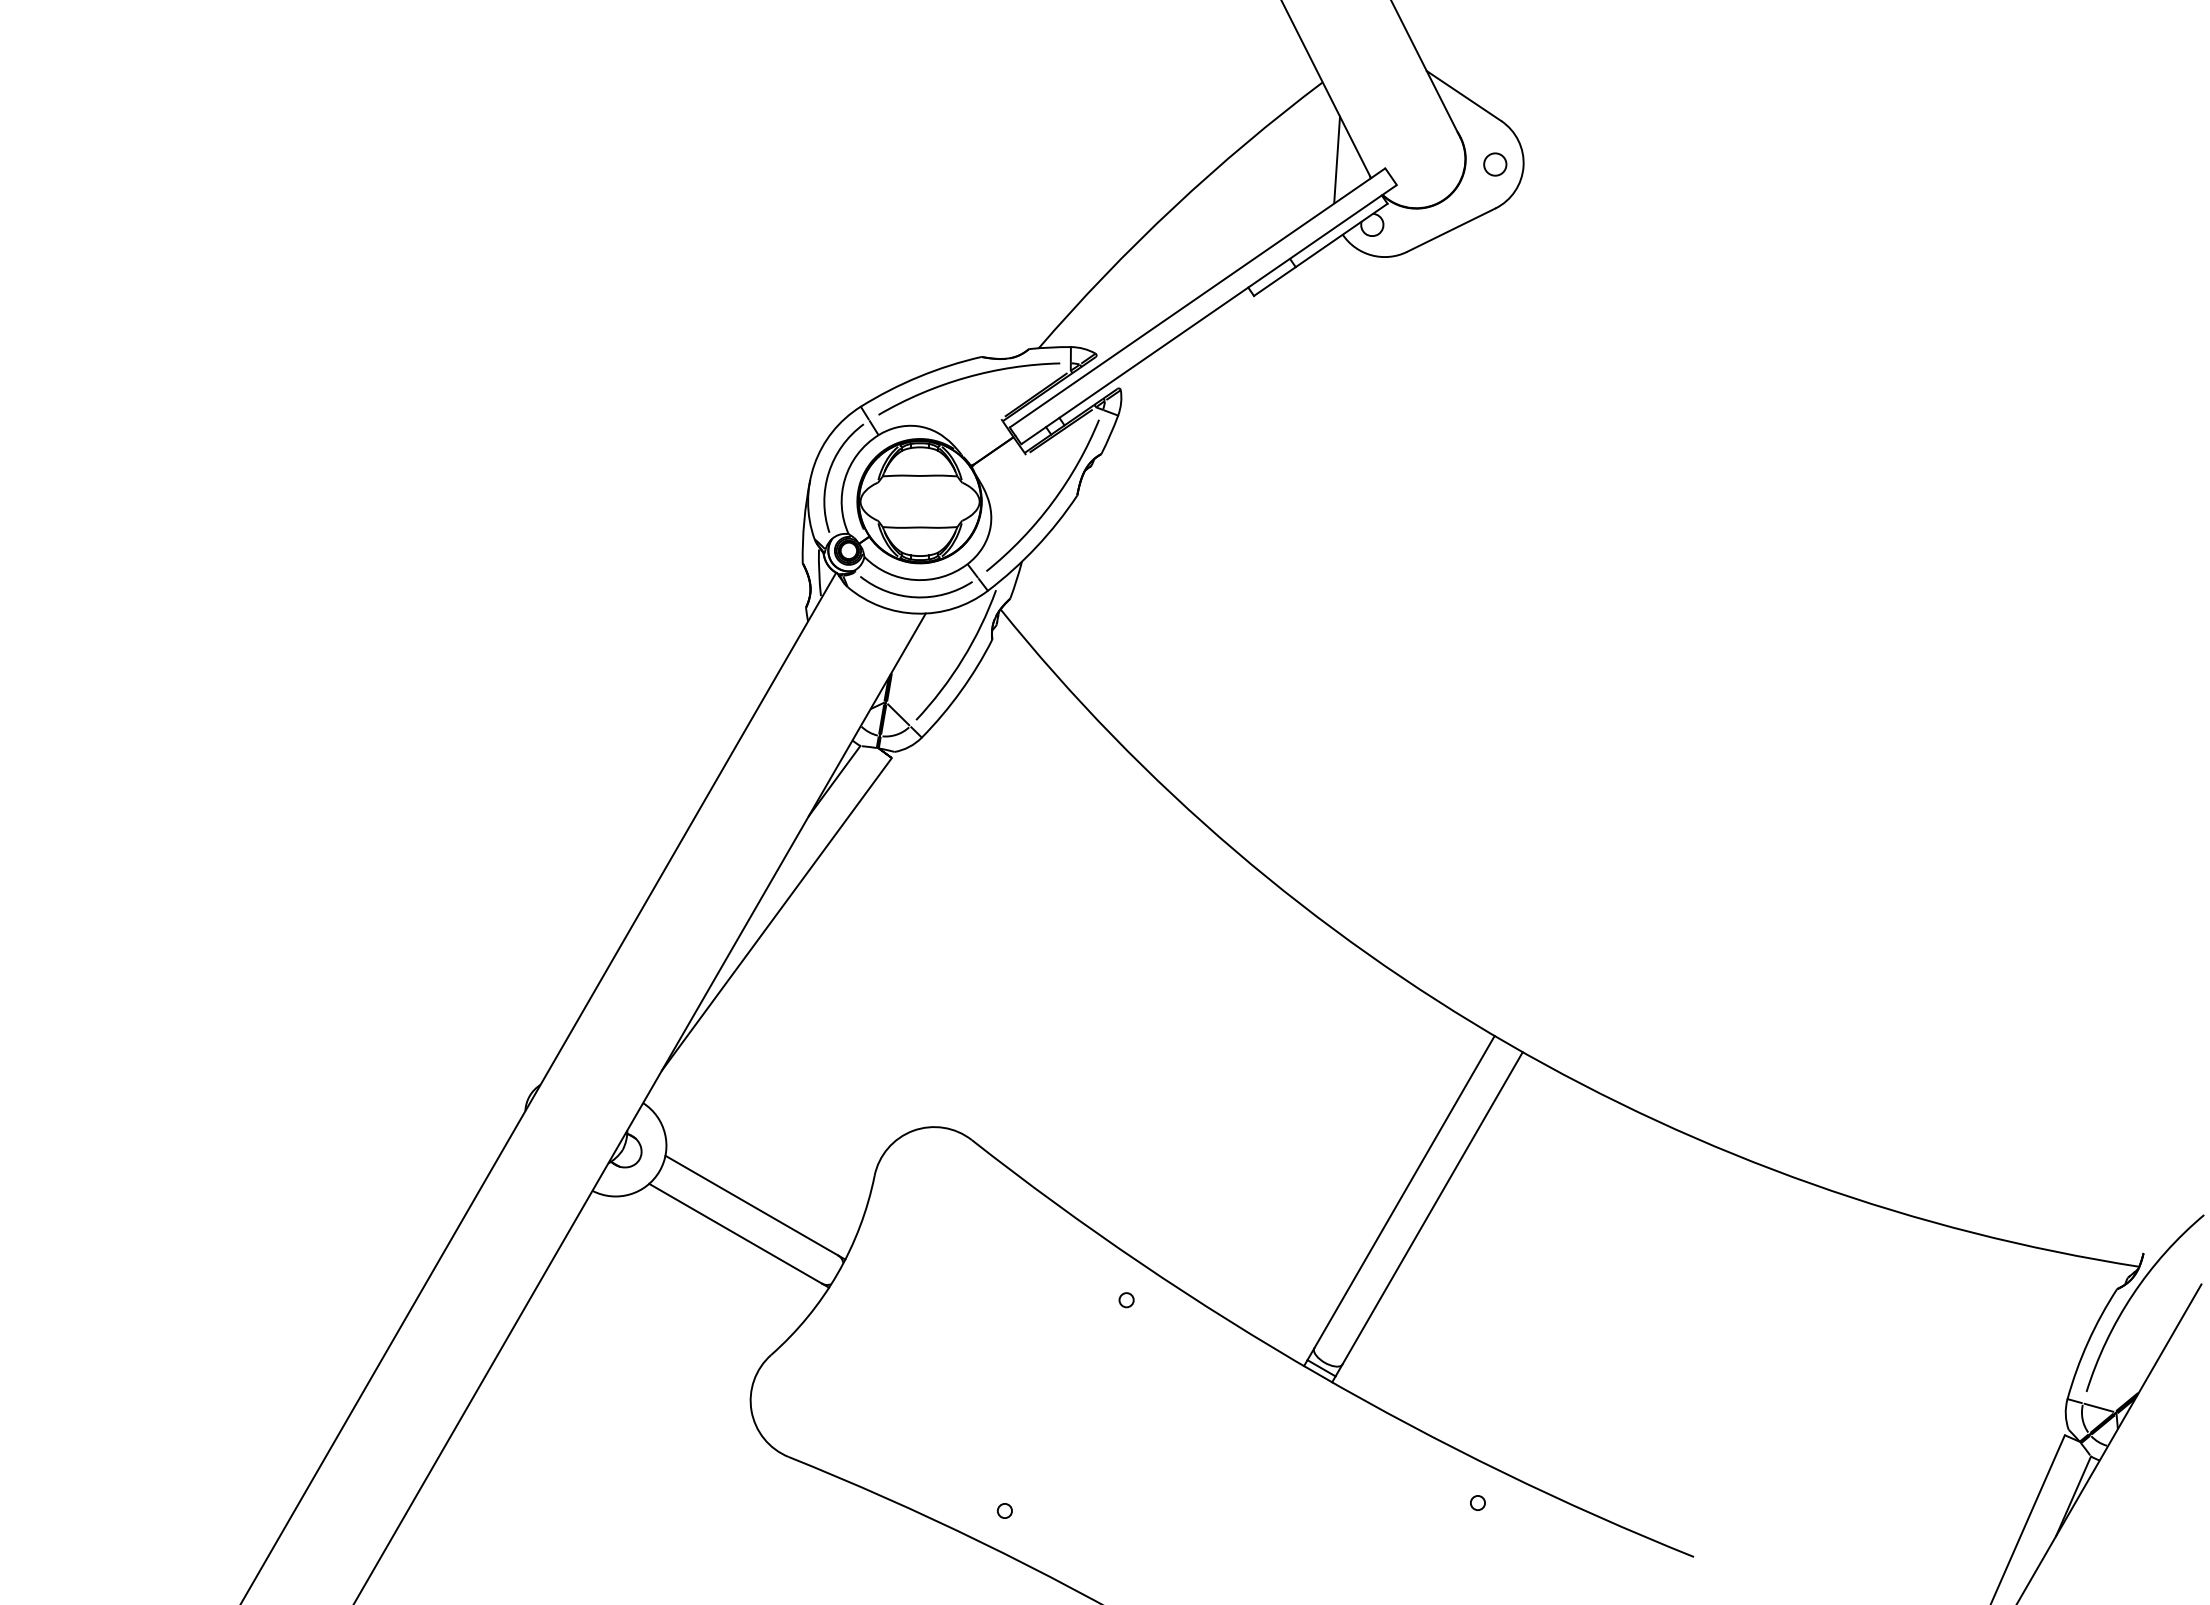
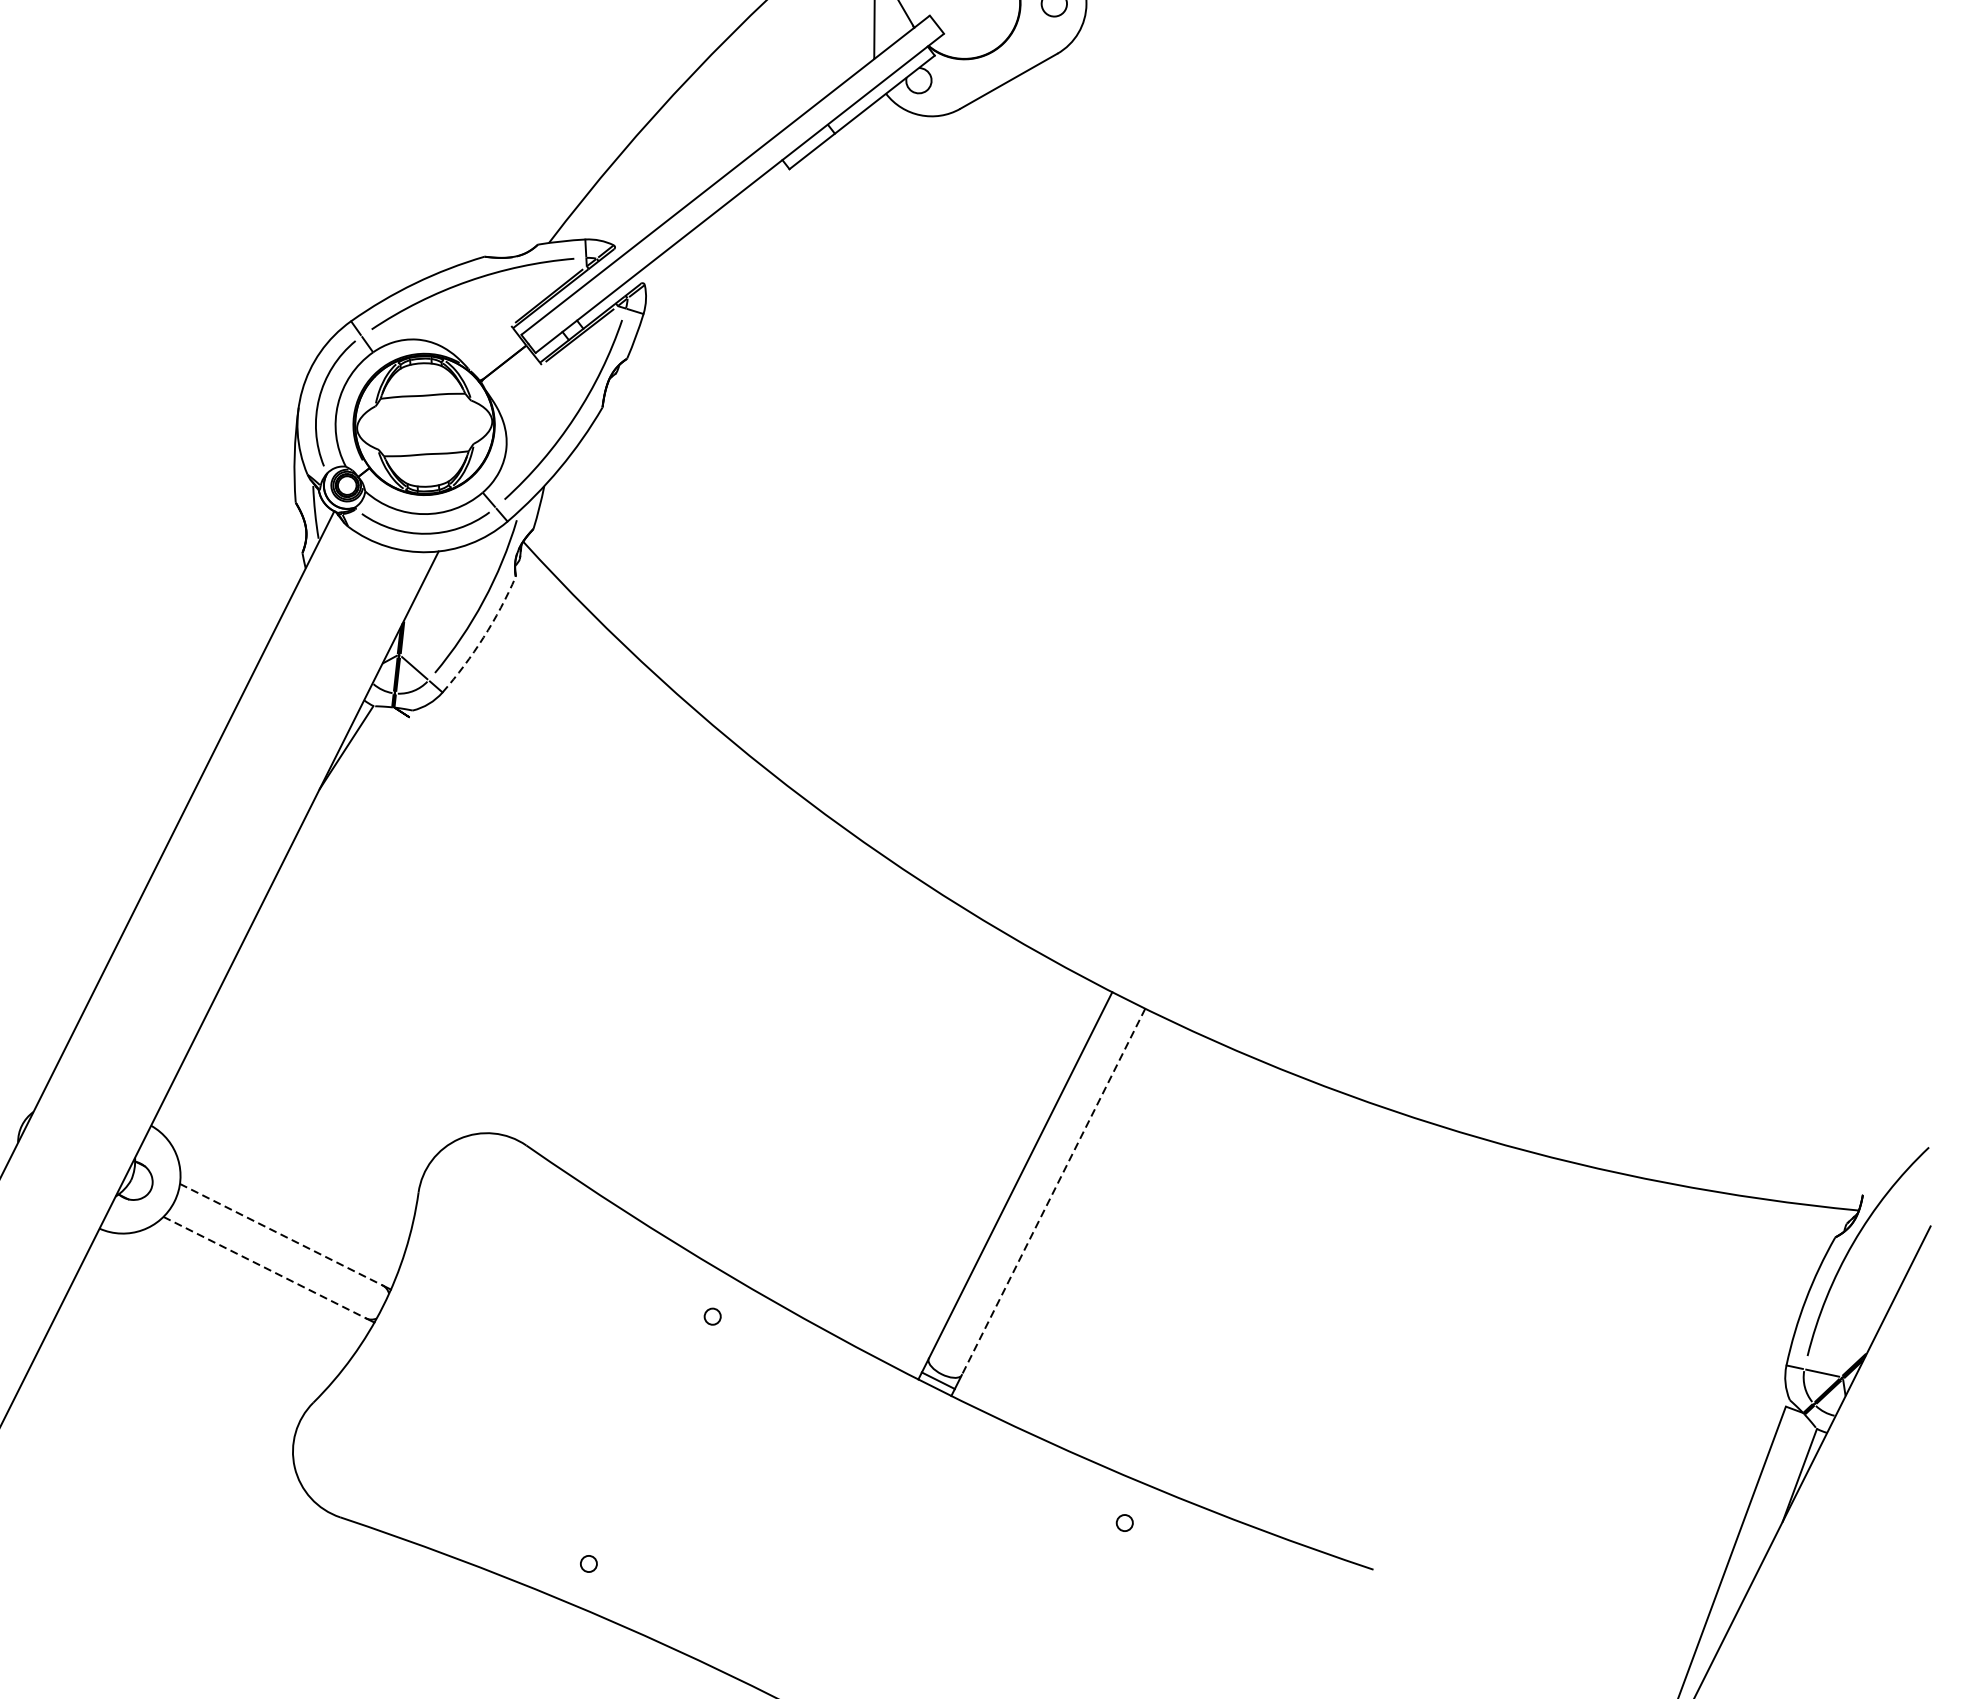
arc: (960, 691) -> (483, 637), solid -> dashed
line: (776, 914) -> (289, 902), removed
line: (751, 1205) -> (280, 1234), solid -> dashed
line: (1432, 1208) -> (1053, 1192), solid -> dashed
line: (735, 1233) -> (264, 1267), solid -> dashed

